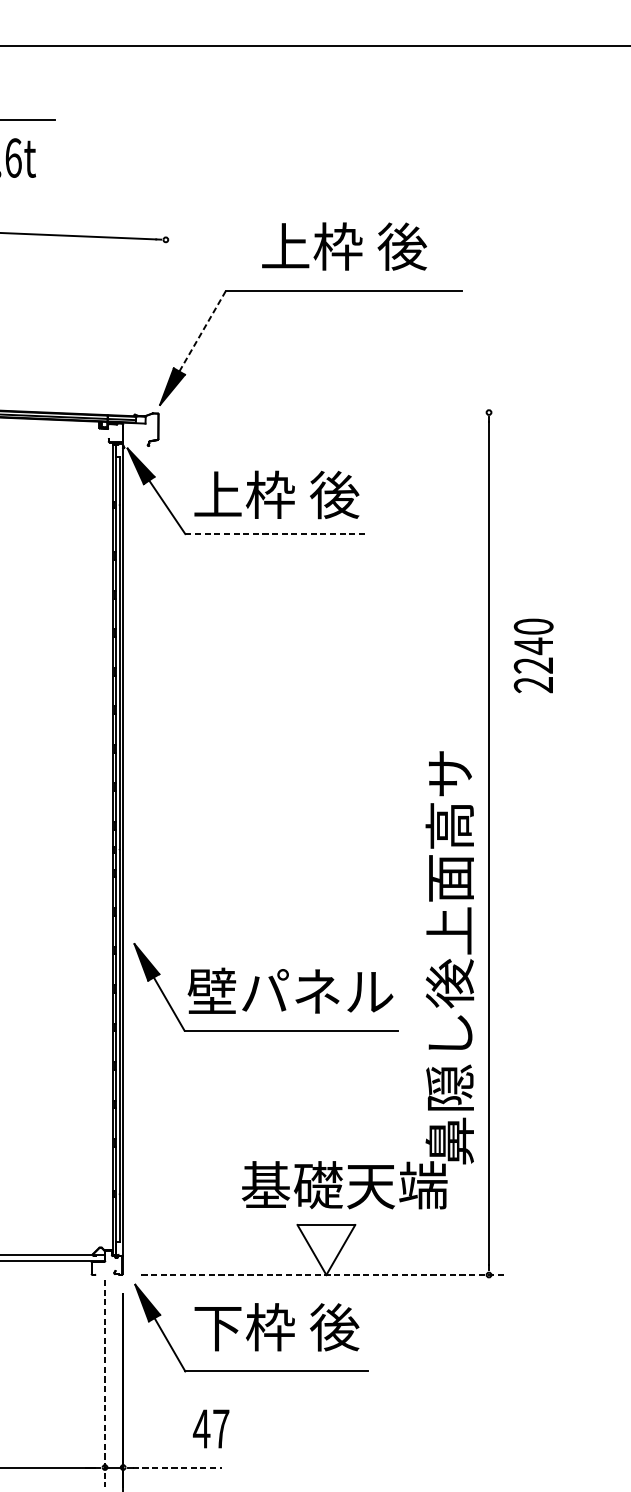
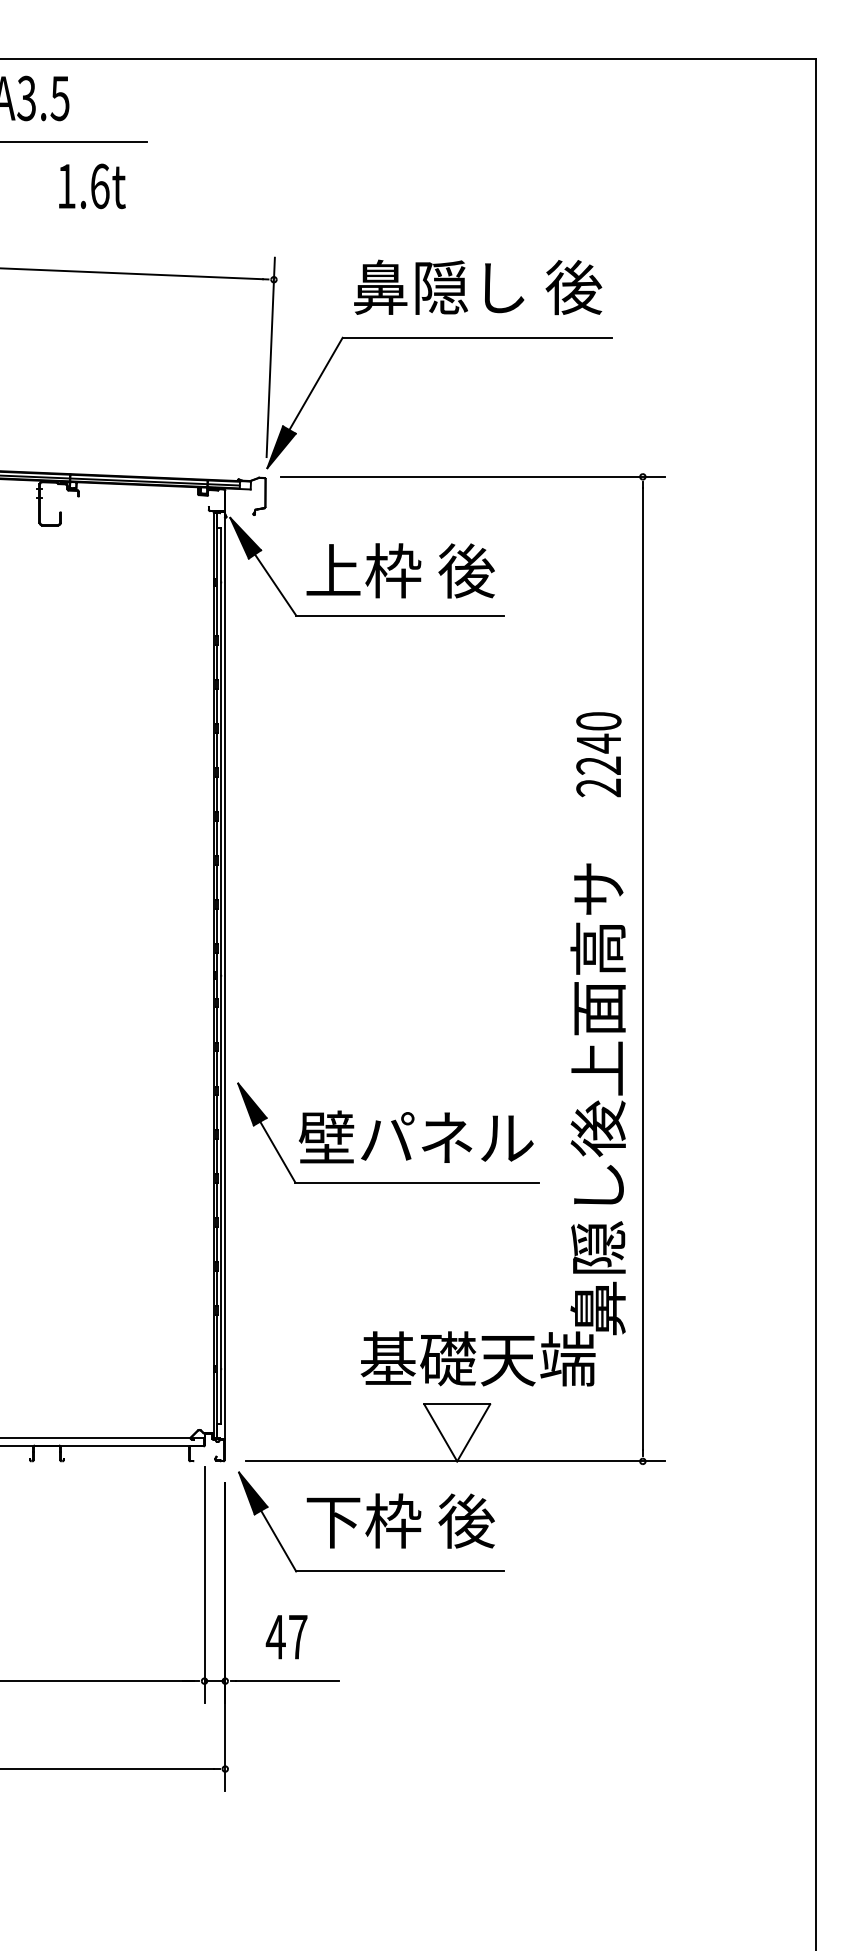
text: (345, 246) -> (478, 287), 上枠 後 -> 鼻隠し 後
line: (162, 308) -> (270, 357), added
line: (203, 330) -> (316, 383), dashed -> solid
line: (339, 412) -> (472, 476), added
line: (276, 534) -> (400, 615), dashed -> solid
text: (533, 655) -> (598, 754), moved
line: (324, 1275) -> (455, 1461), dashed -> solid
line: (105, 1383) -> (204, 1585), dashed -> solid
text: (211, 1429) -> (286, 1637), moved
line: (177, 1467) -> (287, 1681), dashed -> solid

